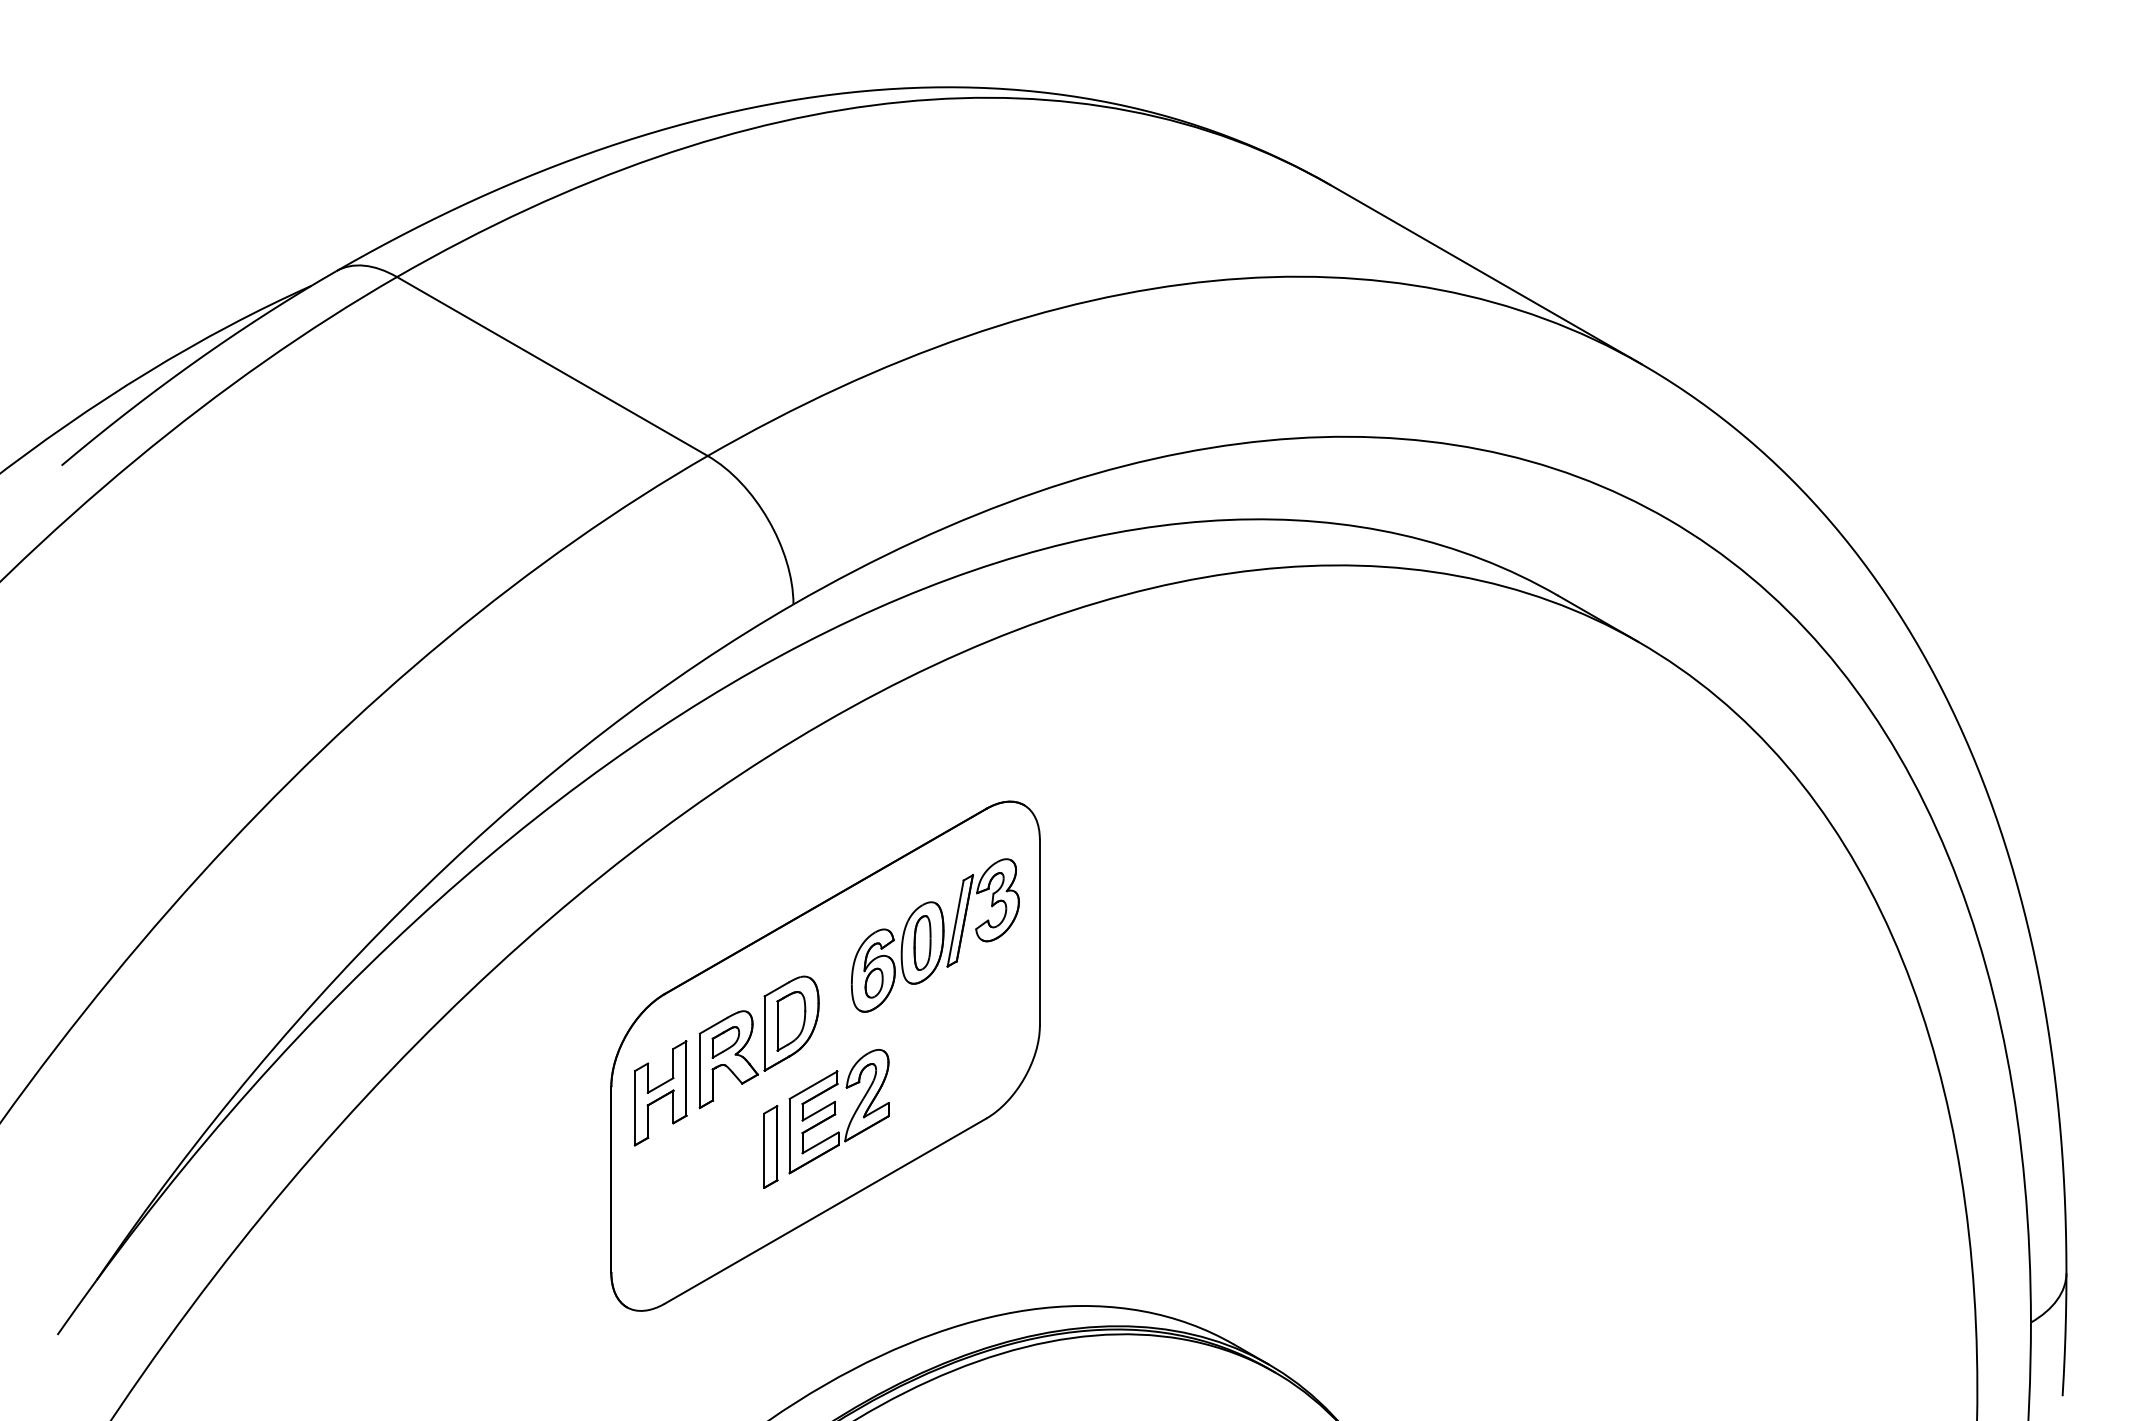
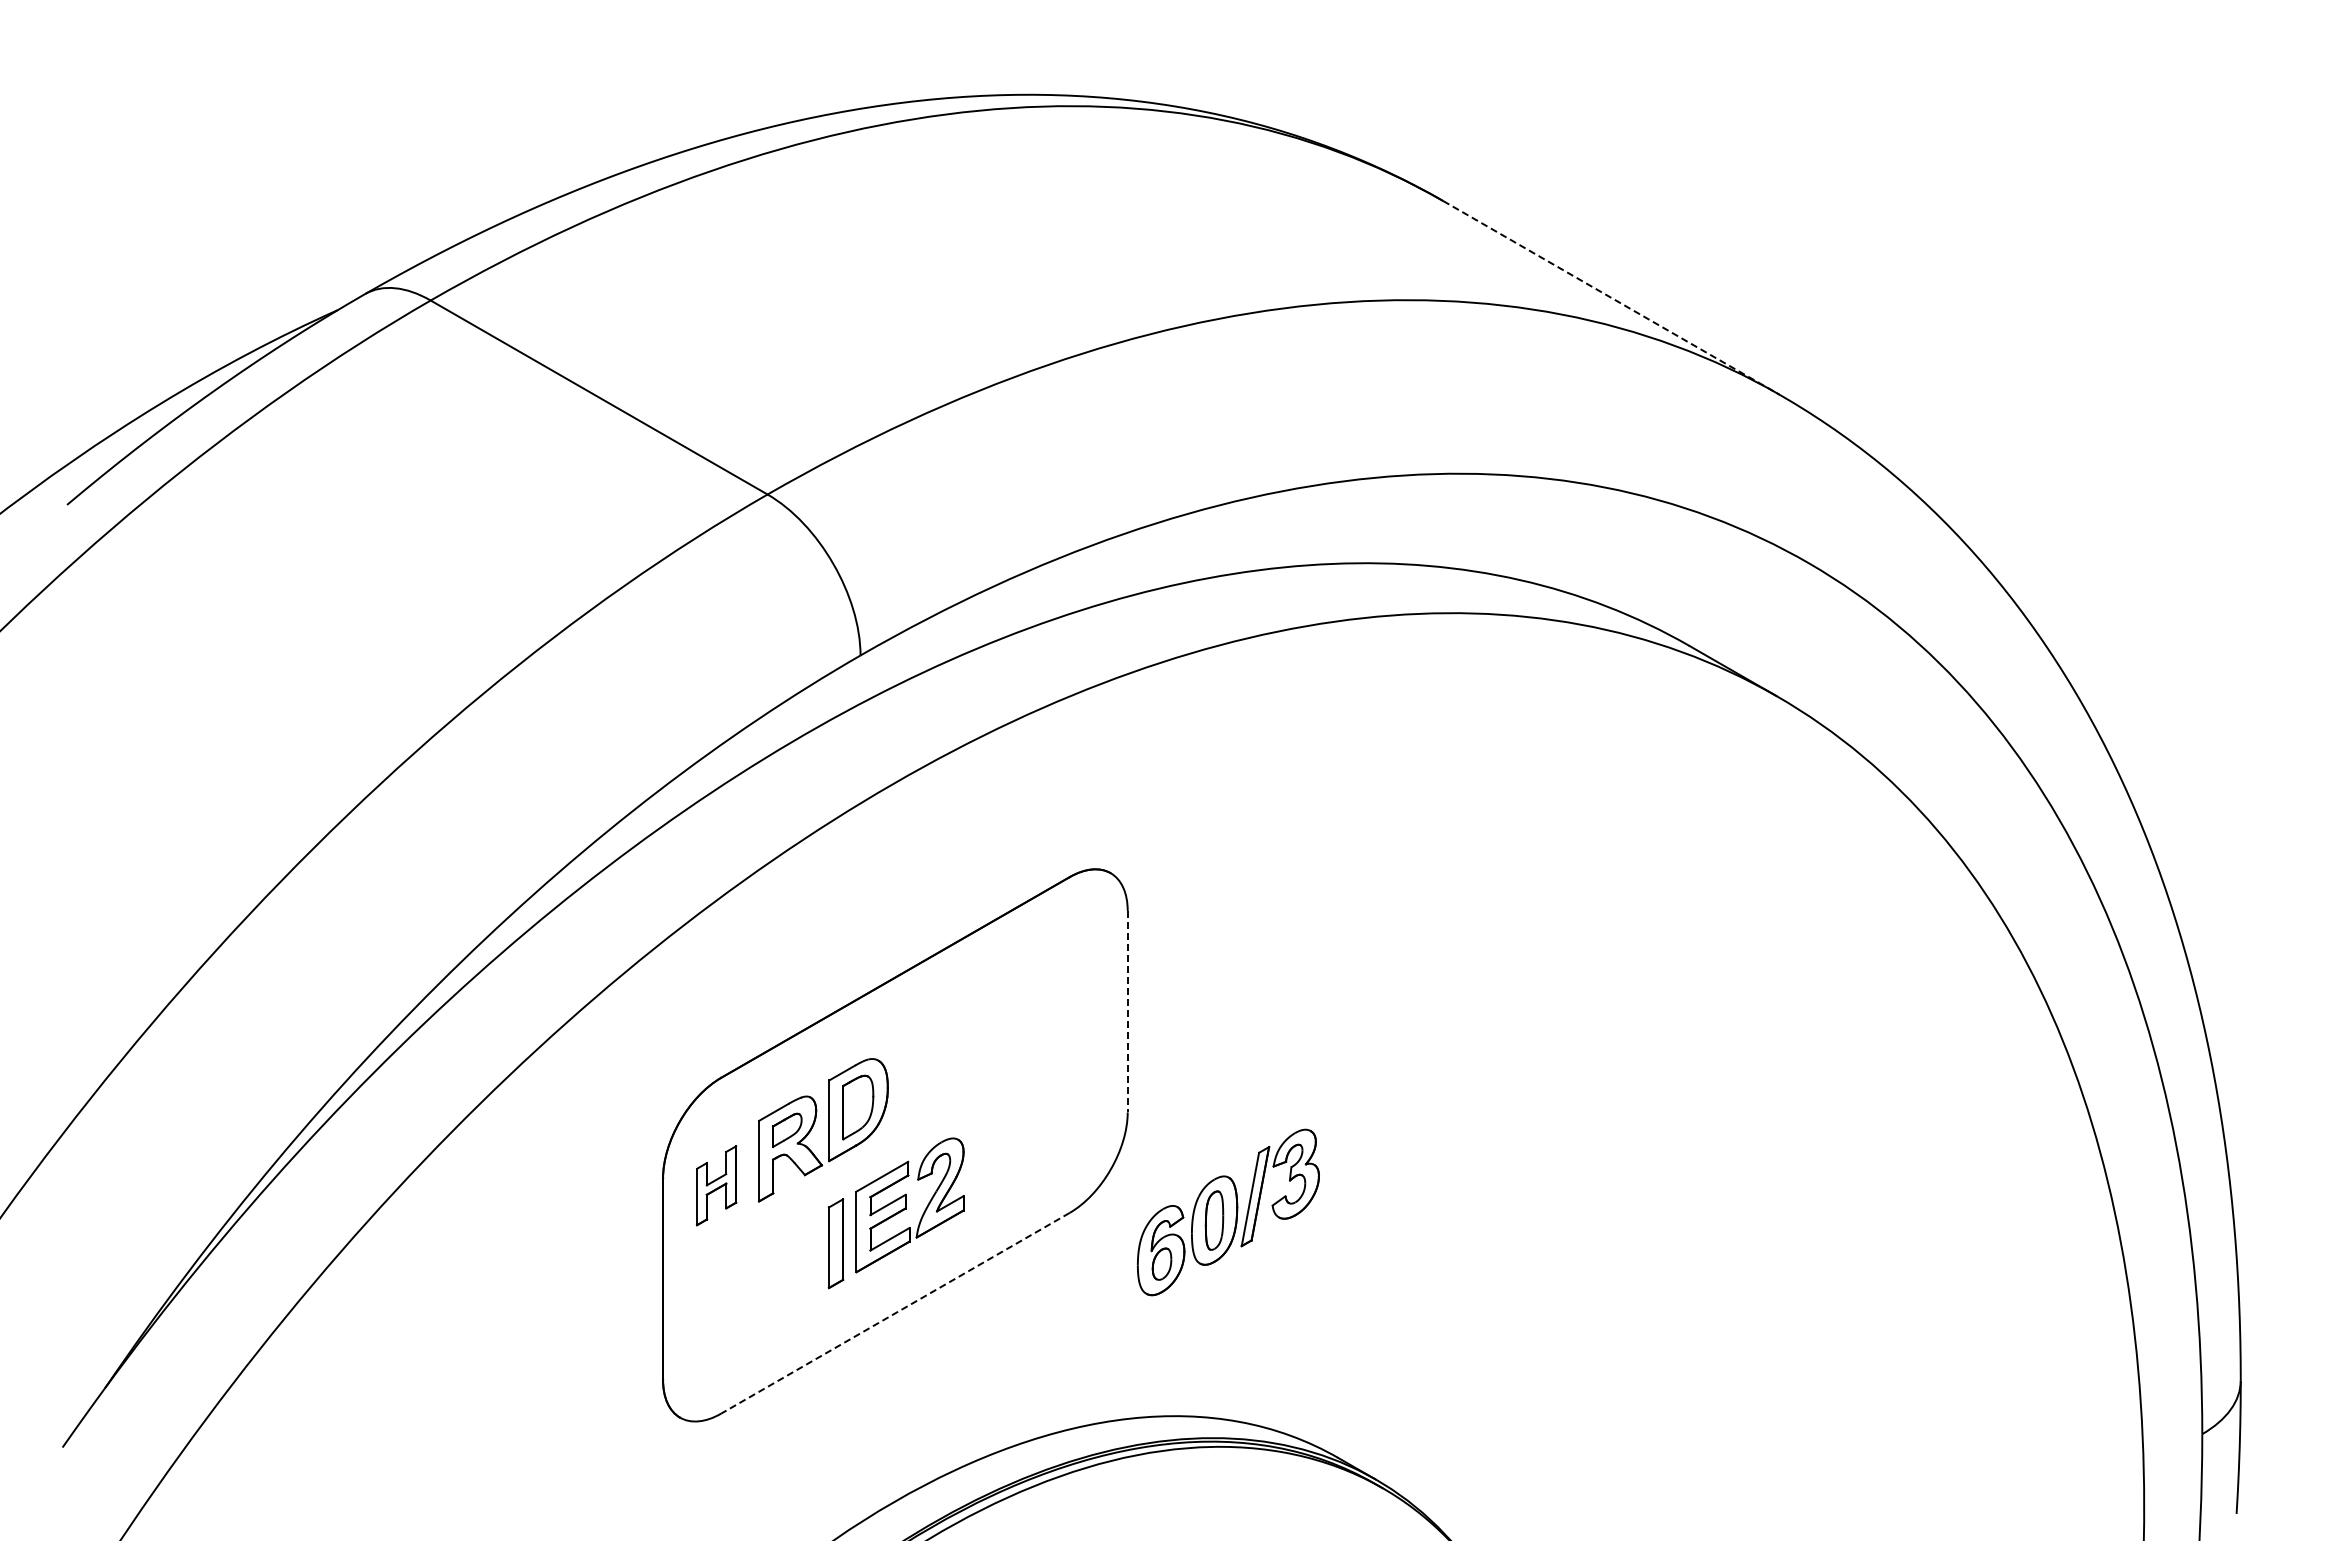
line: (1487, 275) -> (1612, 298), solid -> dashed
line: (1039, 932) -> (1127, 1011), solid -> dashed
part: (935, 935) -> (1228, 1212), moved
part: (660, 1093) -> (716, 1185), size x0.7
line: (824, 1211) -> (894, 1313), solid -> dashed

